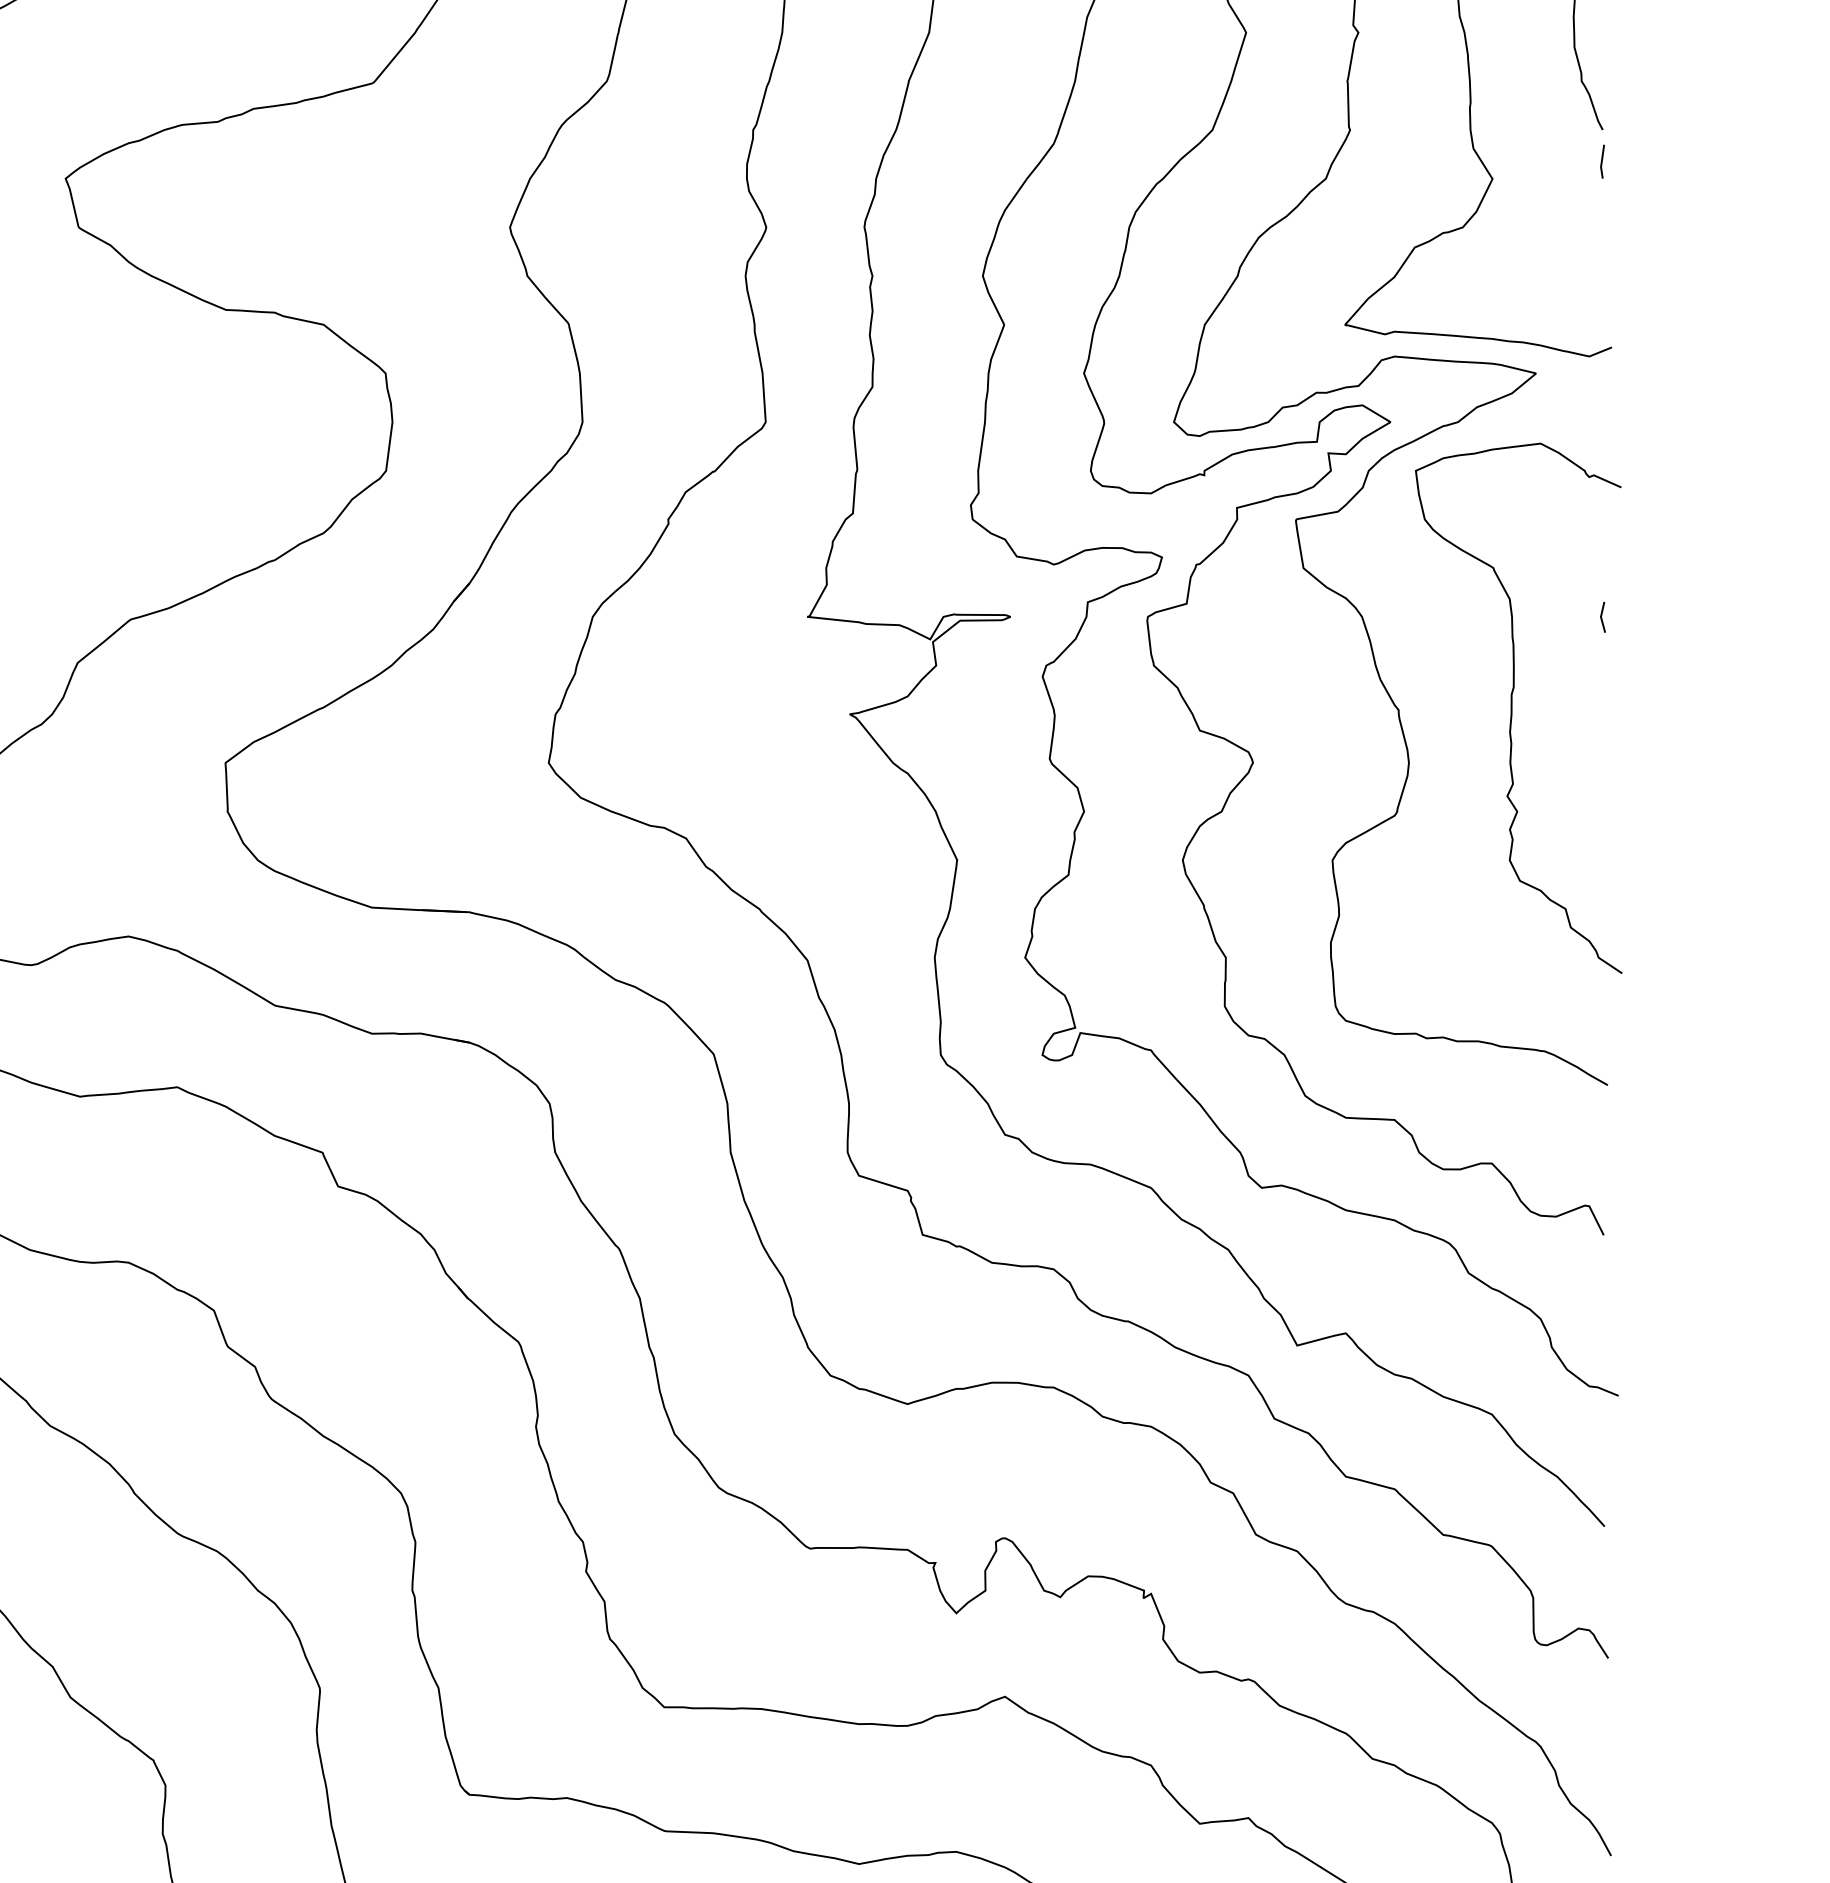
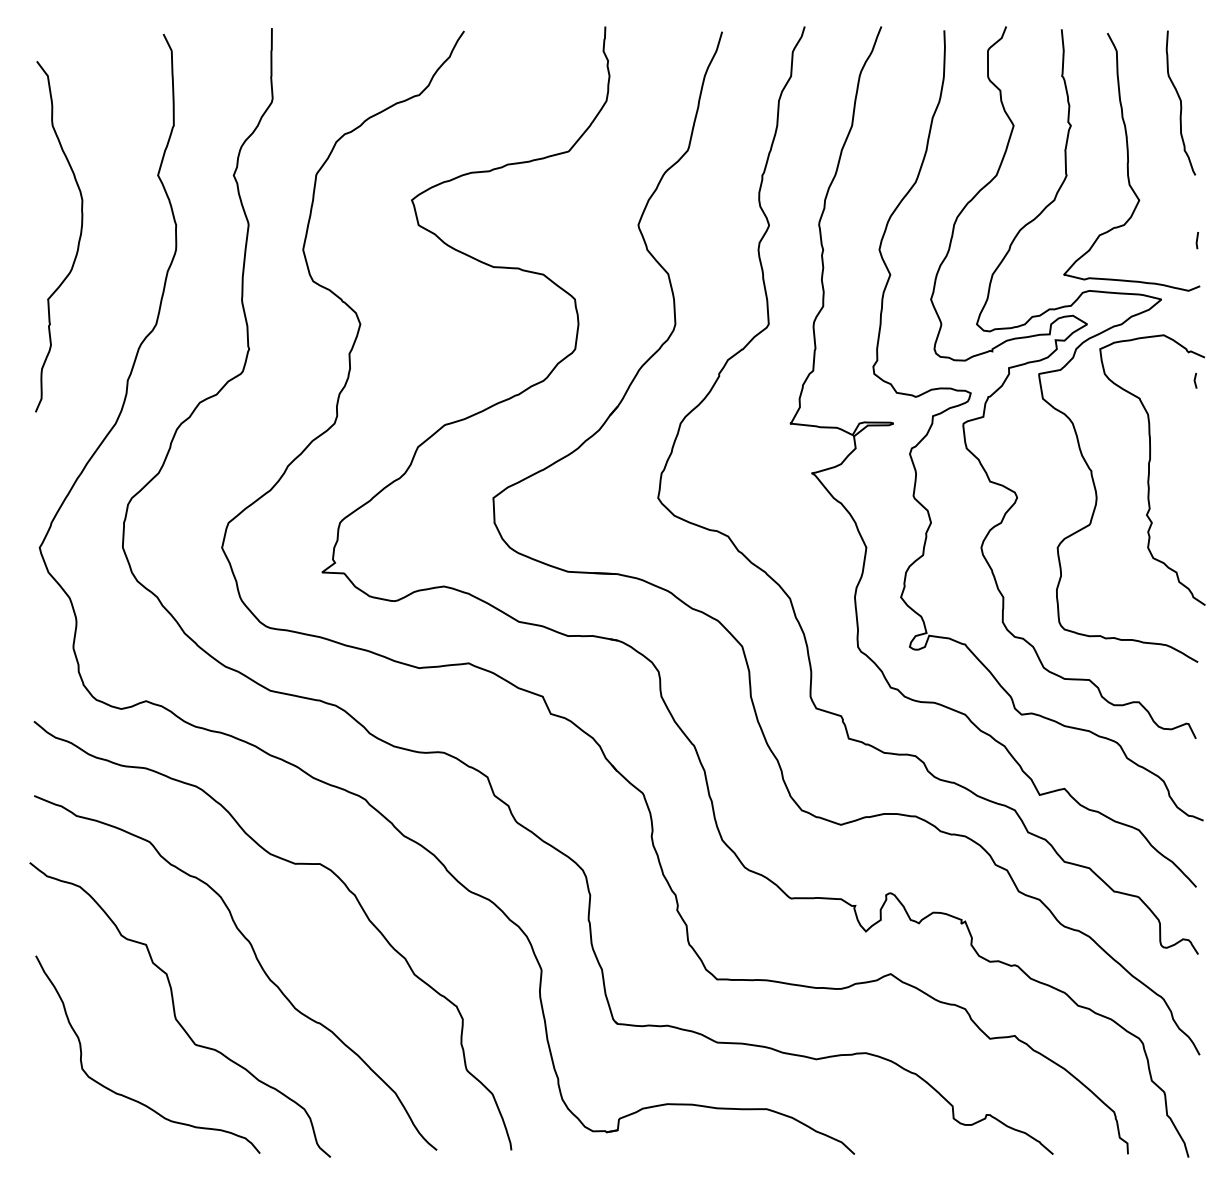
line: (1600, 161) -> (1196, 240), moved
line: (1602, 616) -> (1195, 380), moved

